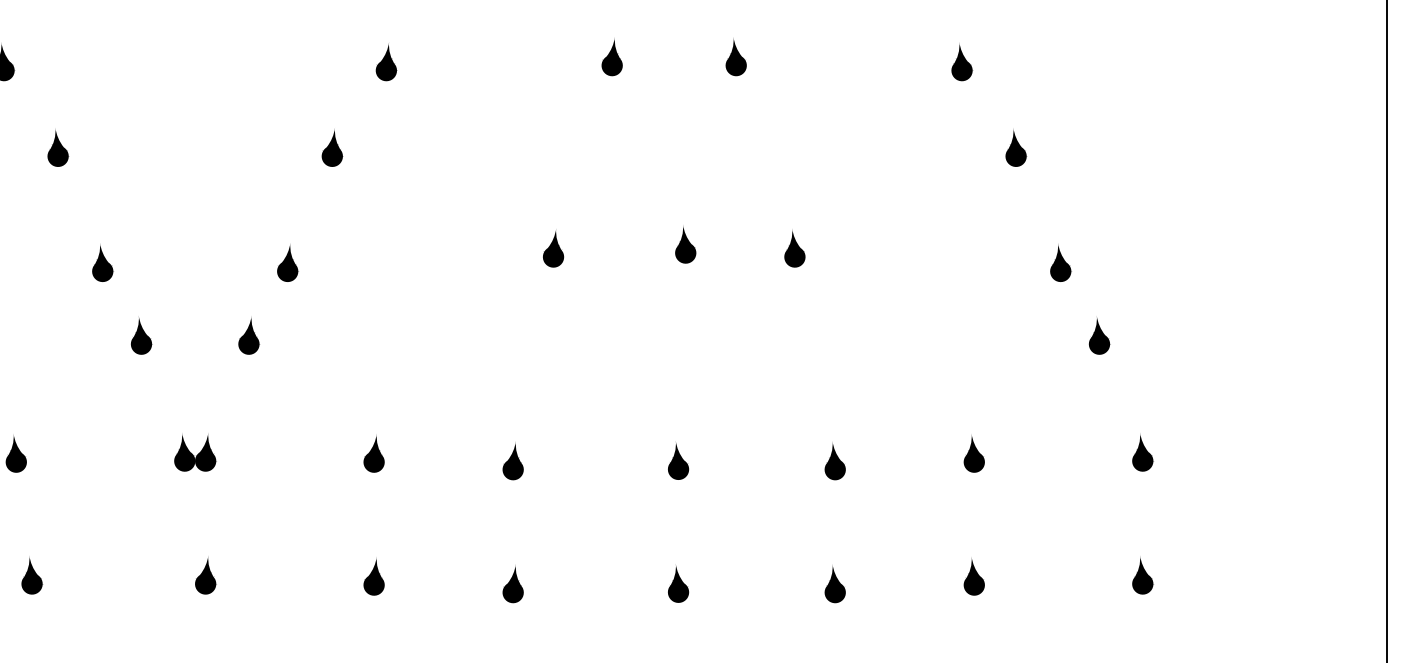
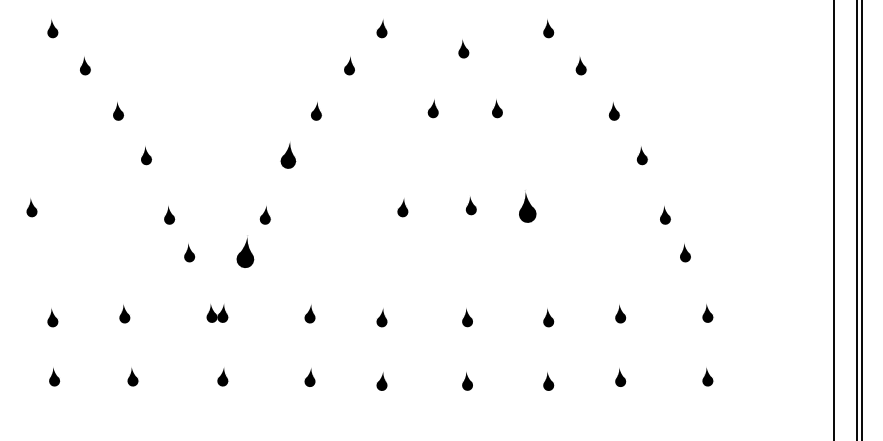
part: (332, 148) -> (288, 155), size x1.4
part: (794, 248) -> (527, 207), size x1.6
part: (247, 335) -> (244, 252), size x1.6

